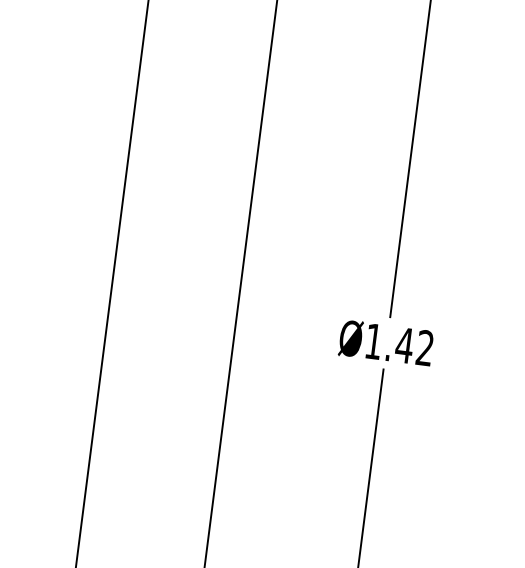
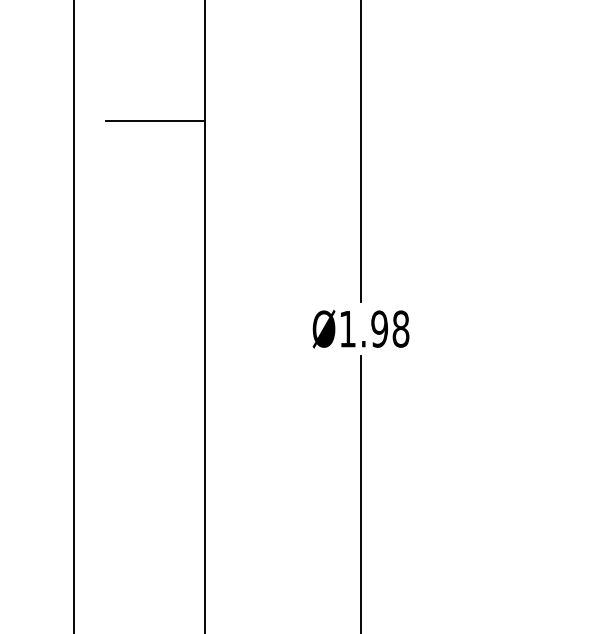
line: (214, 116) -> (155, 120), added
text: (414, 346) -> (389, 328), Ø1.42 -> Ø1.98

